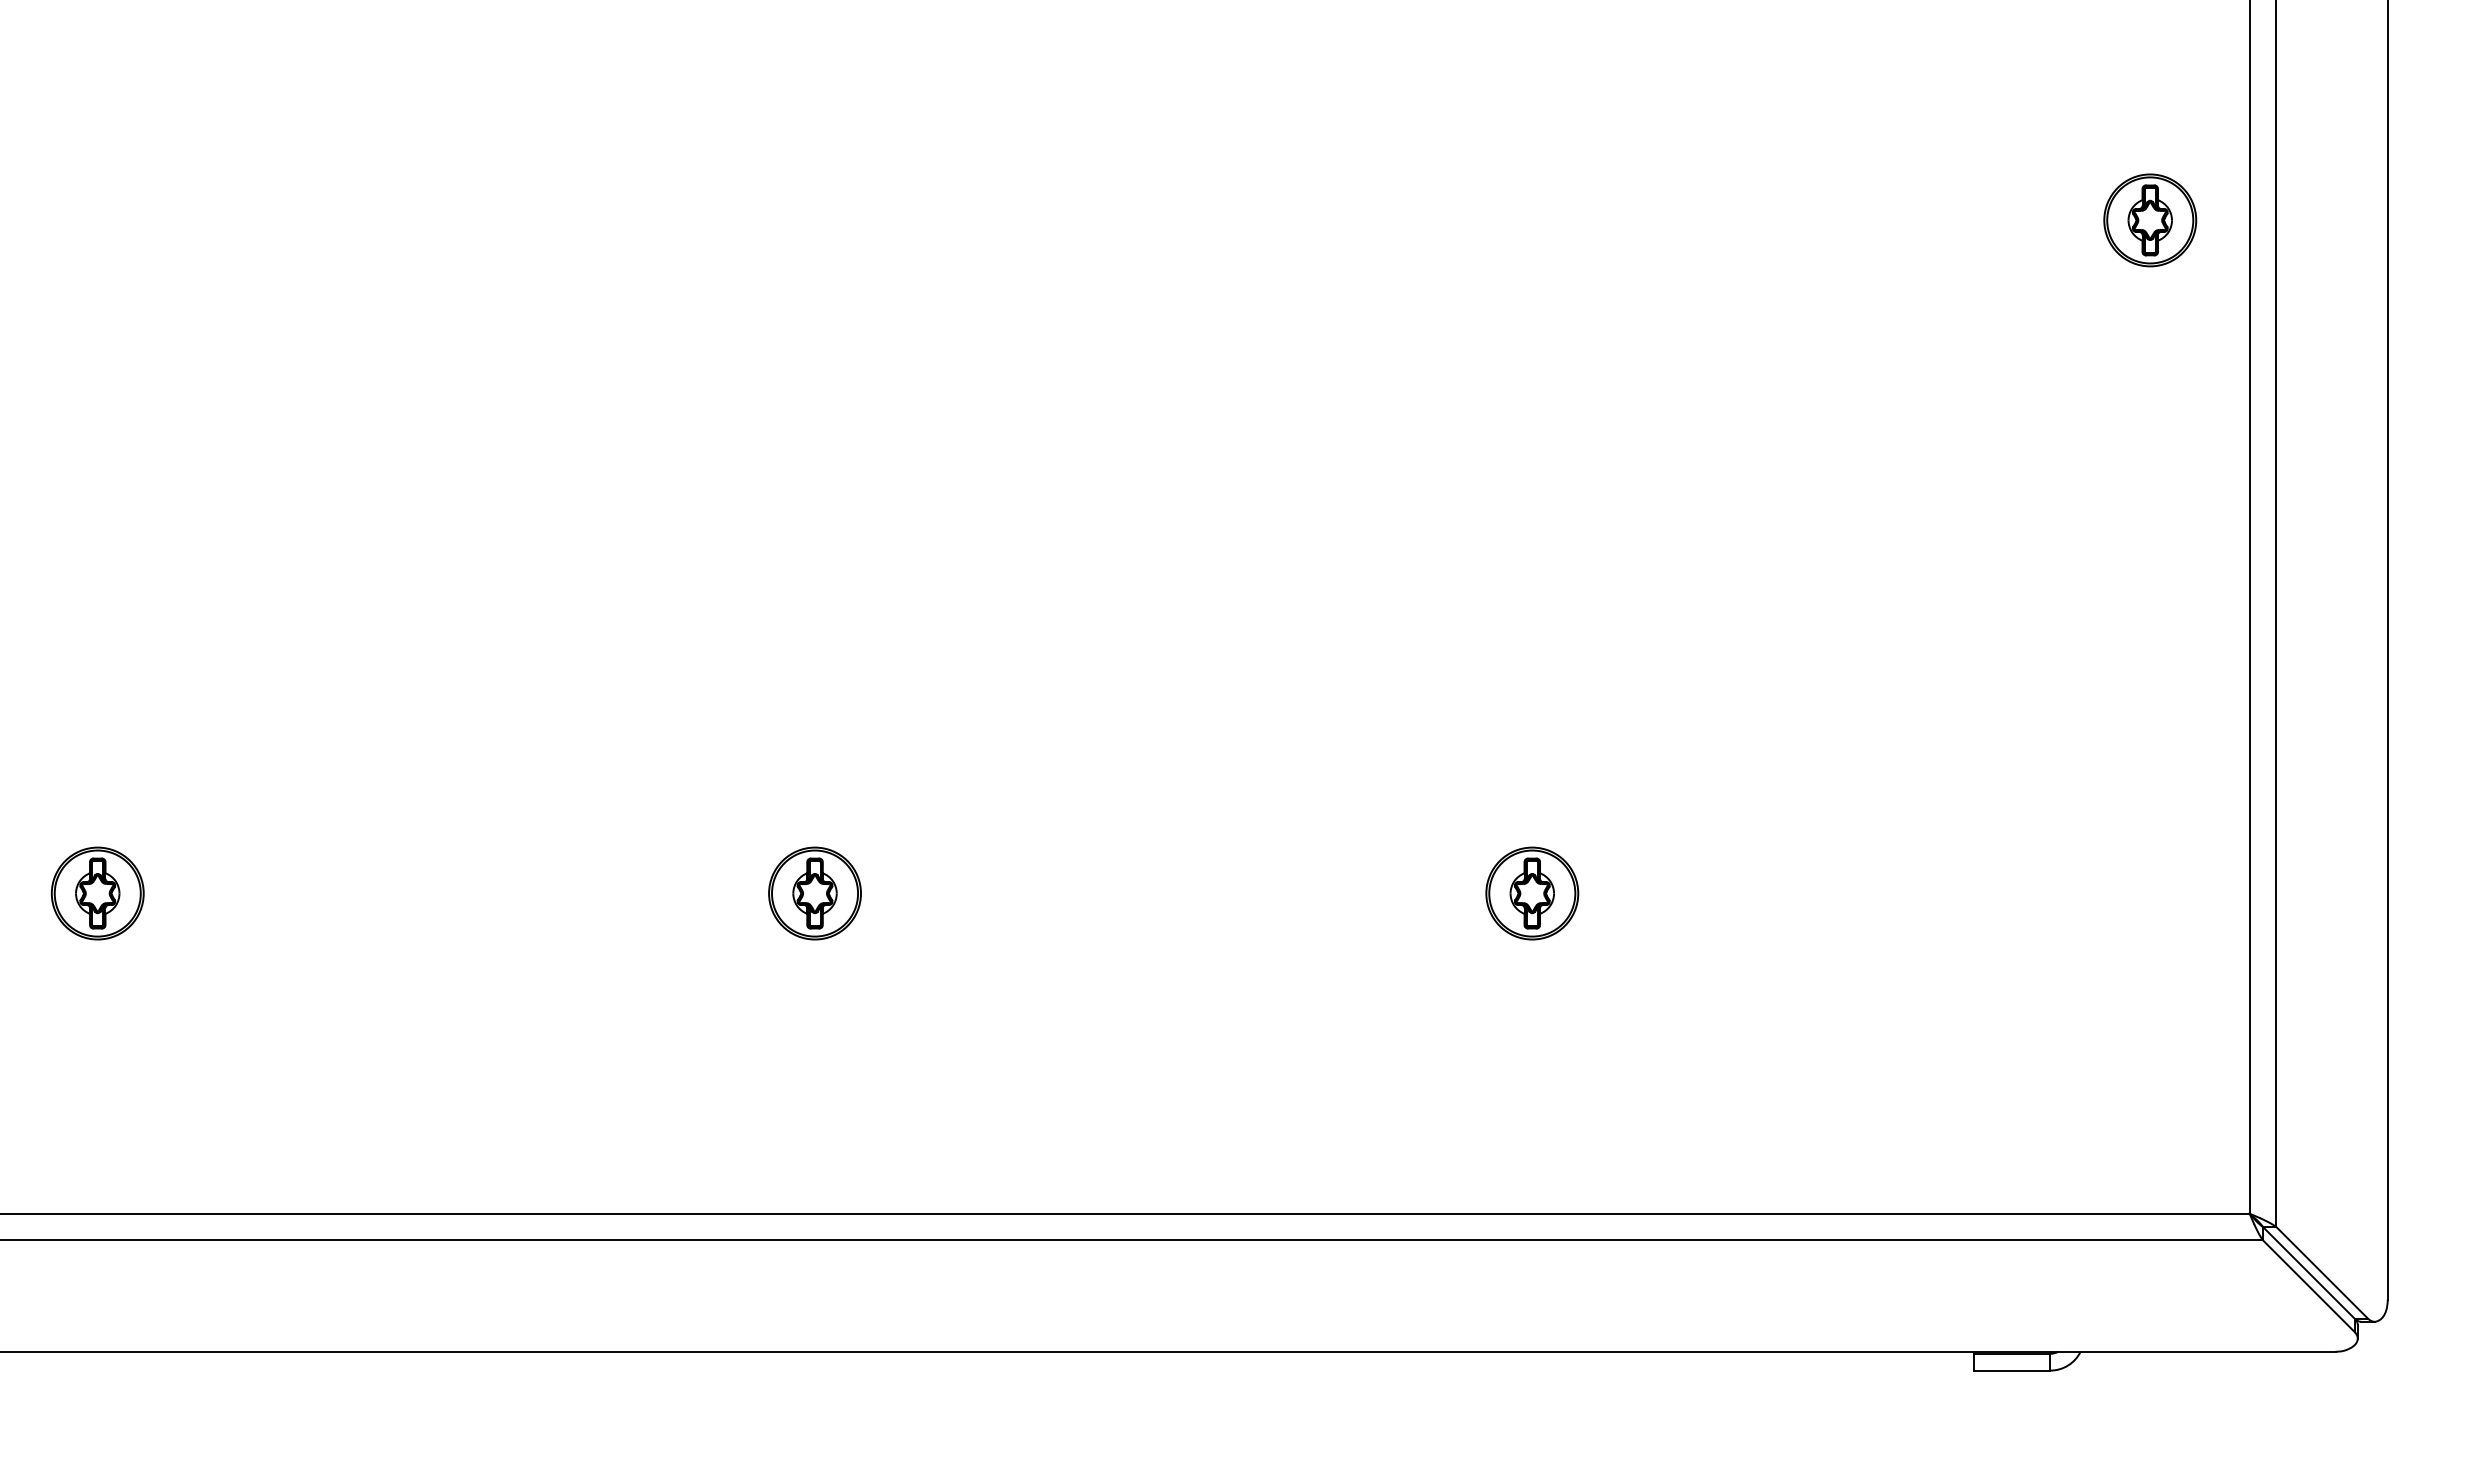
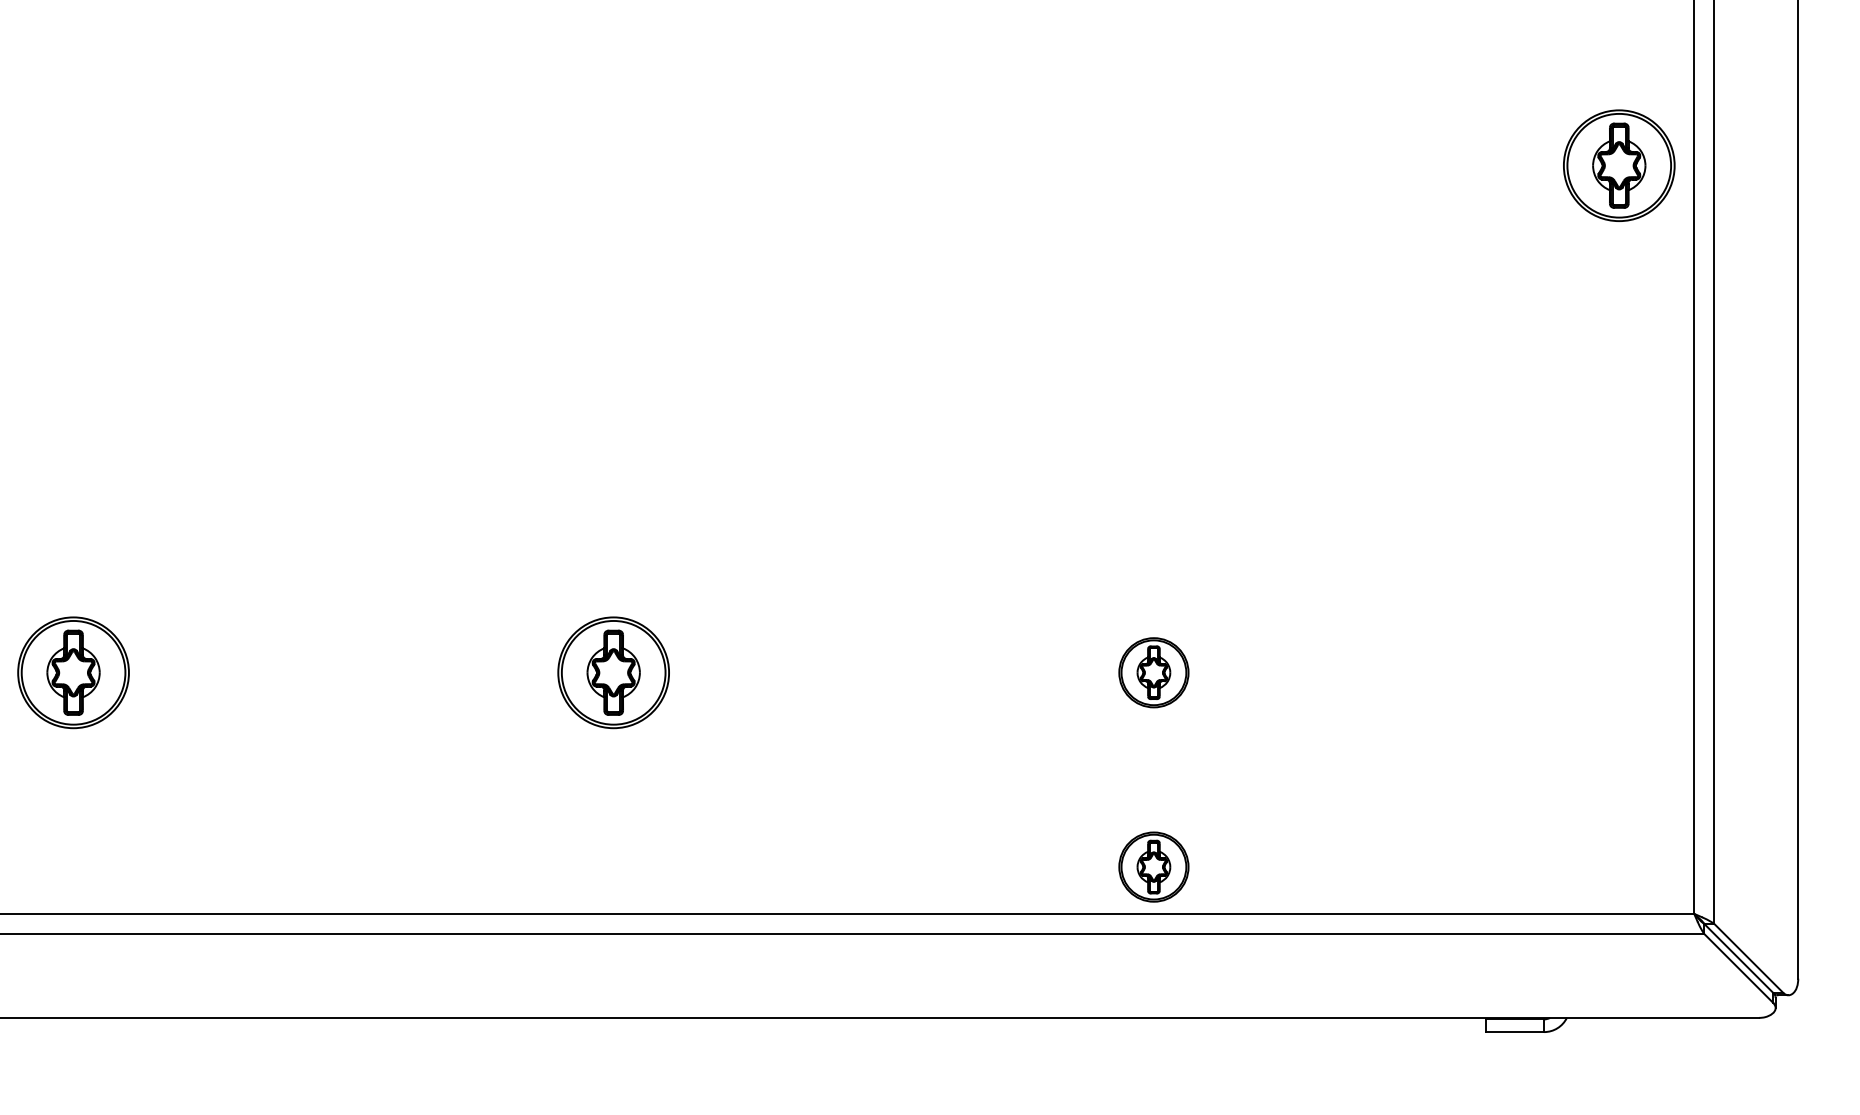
part: (2150, 220) -> (1619, 165), size x1.6
part: (97, 893) -> (73, 672), size x1.6
part: (814, 893) -> (613, 672), size x1.6
part: (1532, 1151) -> (1154, 867), added

